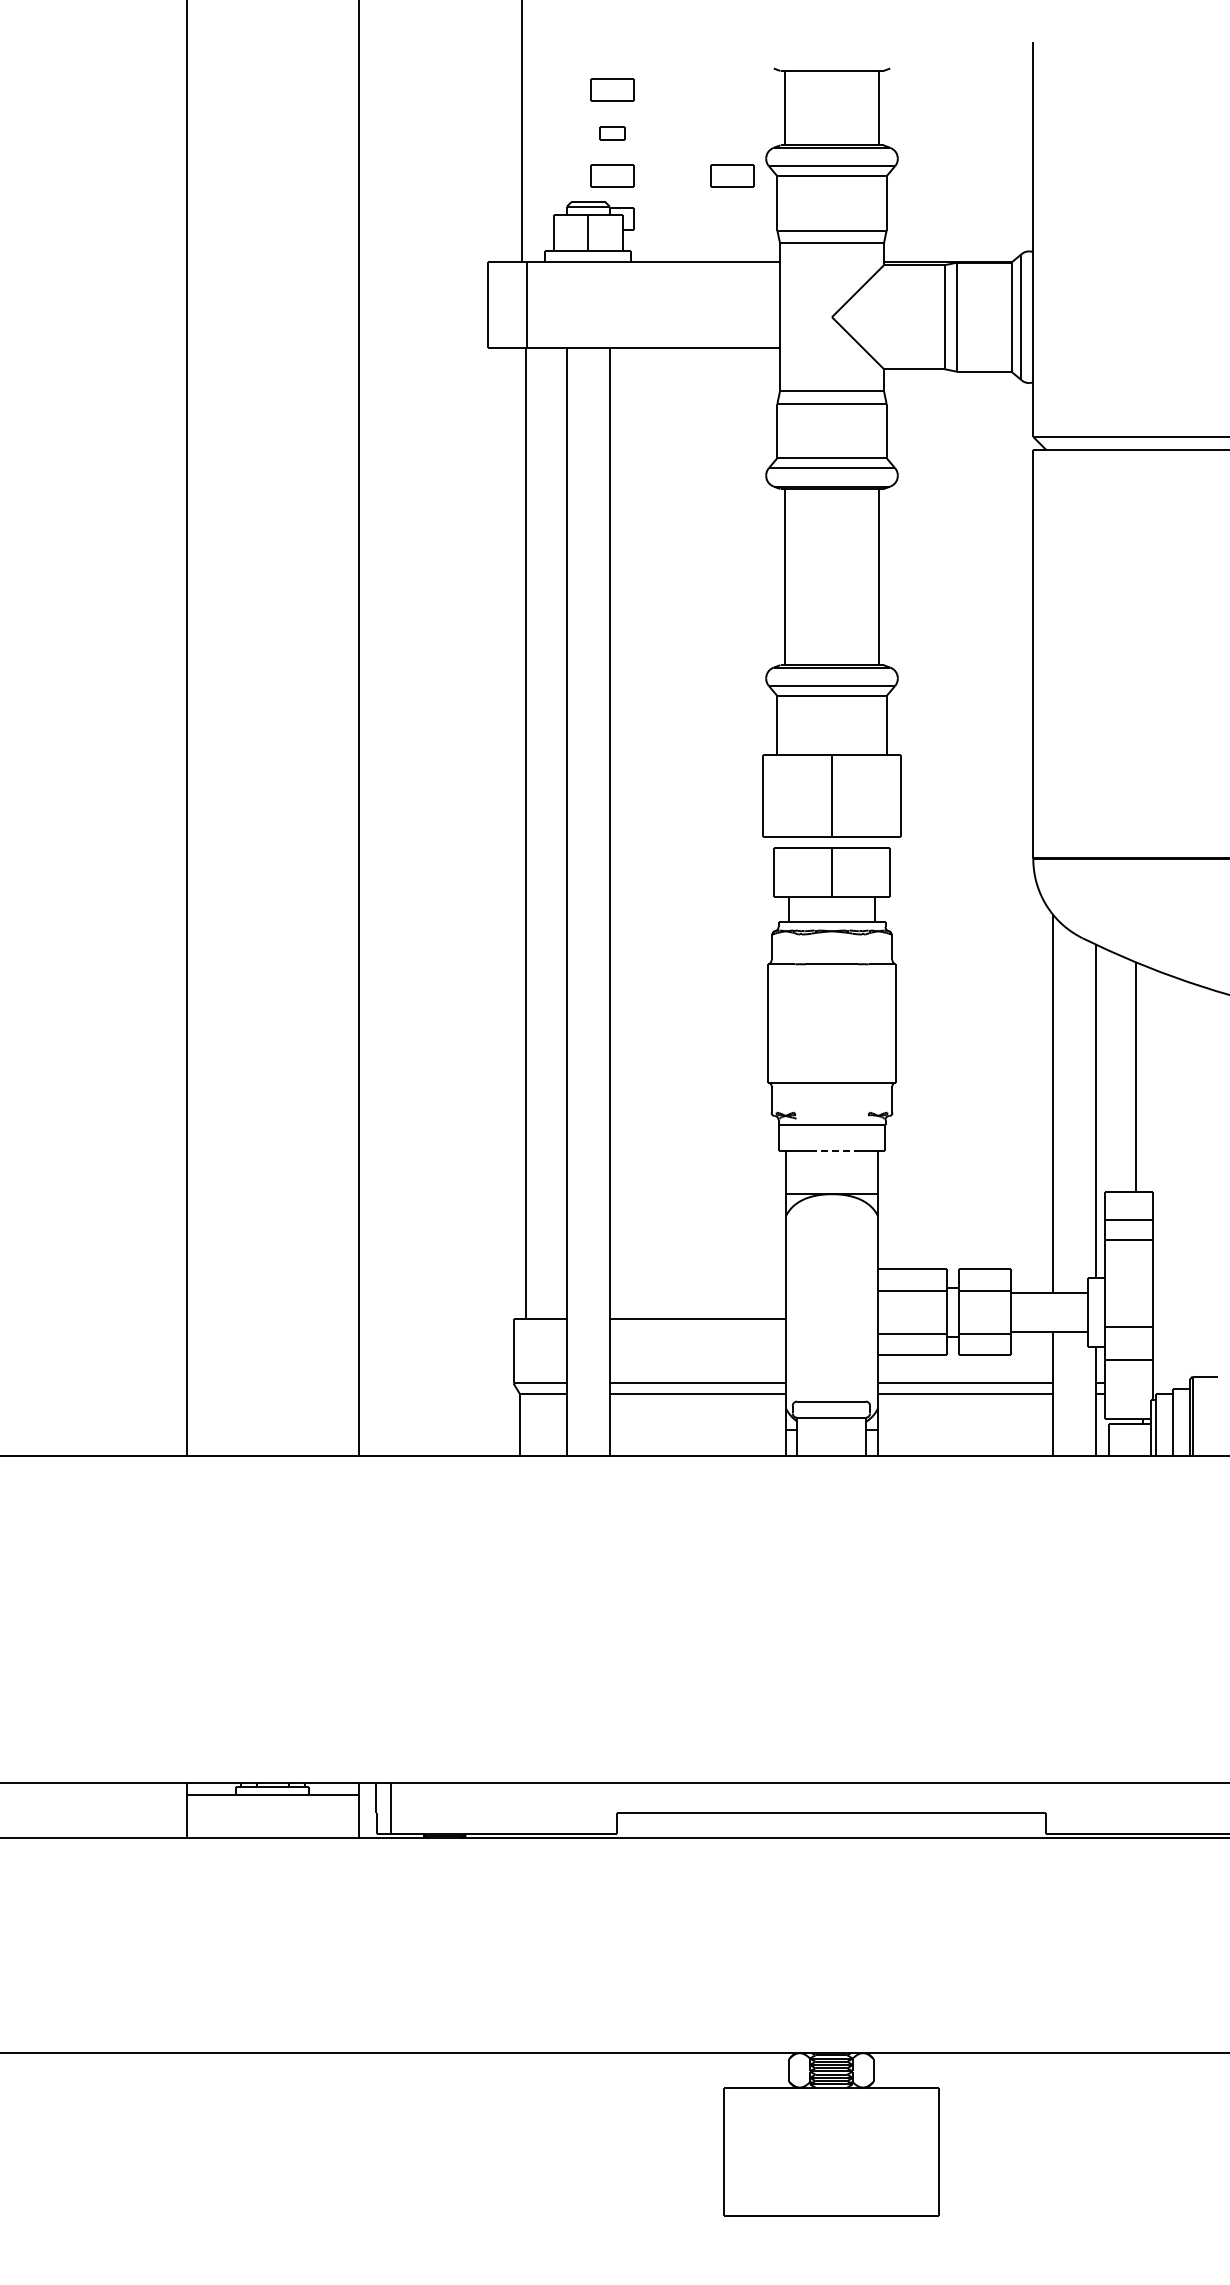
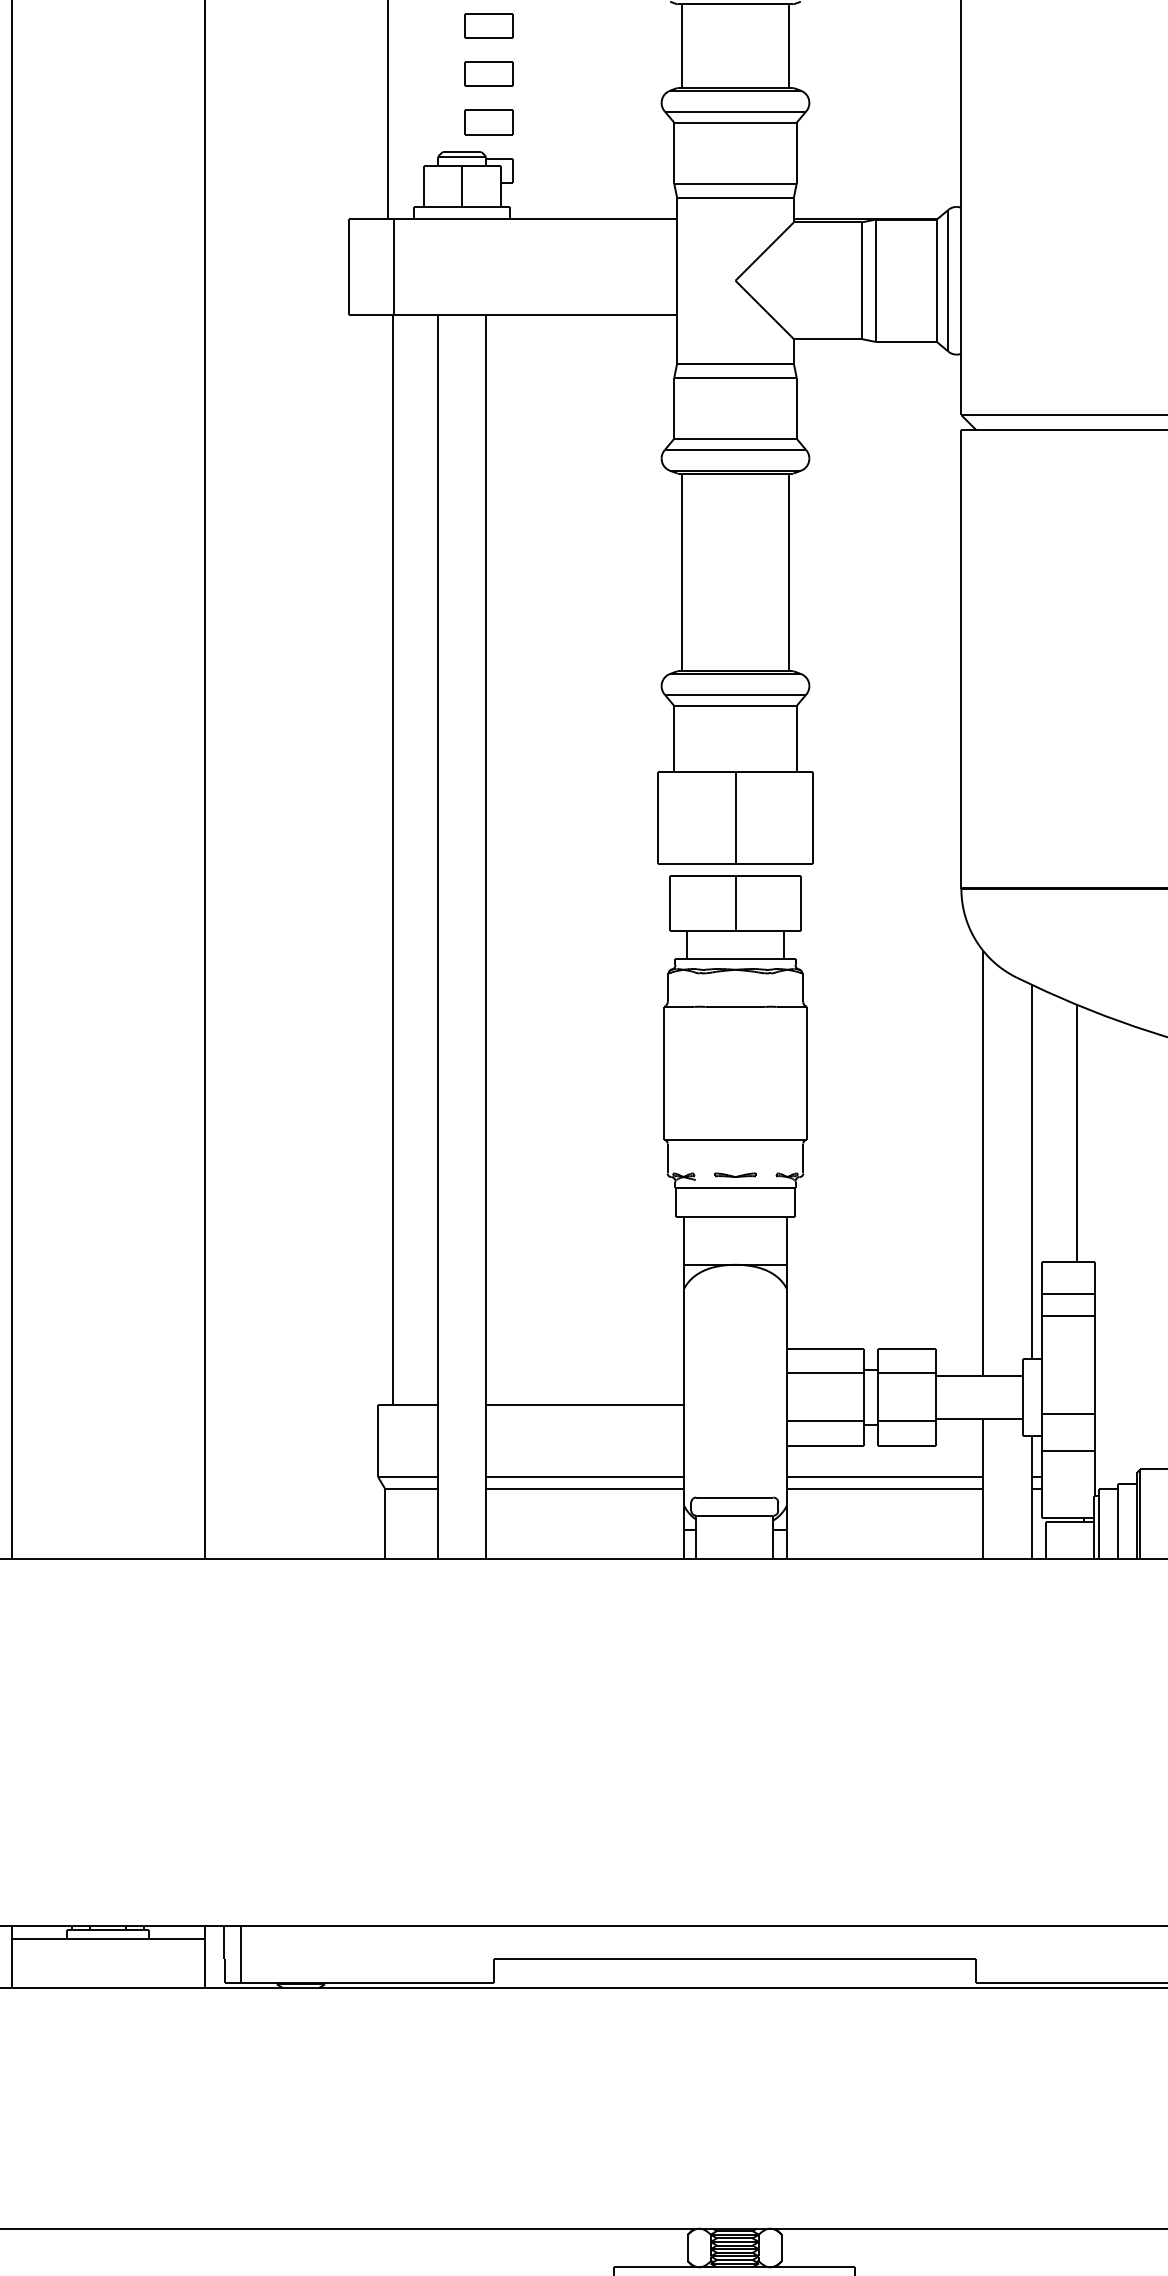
part: (612, 132) -> (489, 73), size x1.67
part: (732, 175) -> (623, 121), removed
part: (831, 1113) -> (734, 1174), added
line: (832, 1151) -> (736, 1216), dashed -> solid

